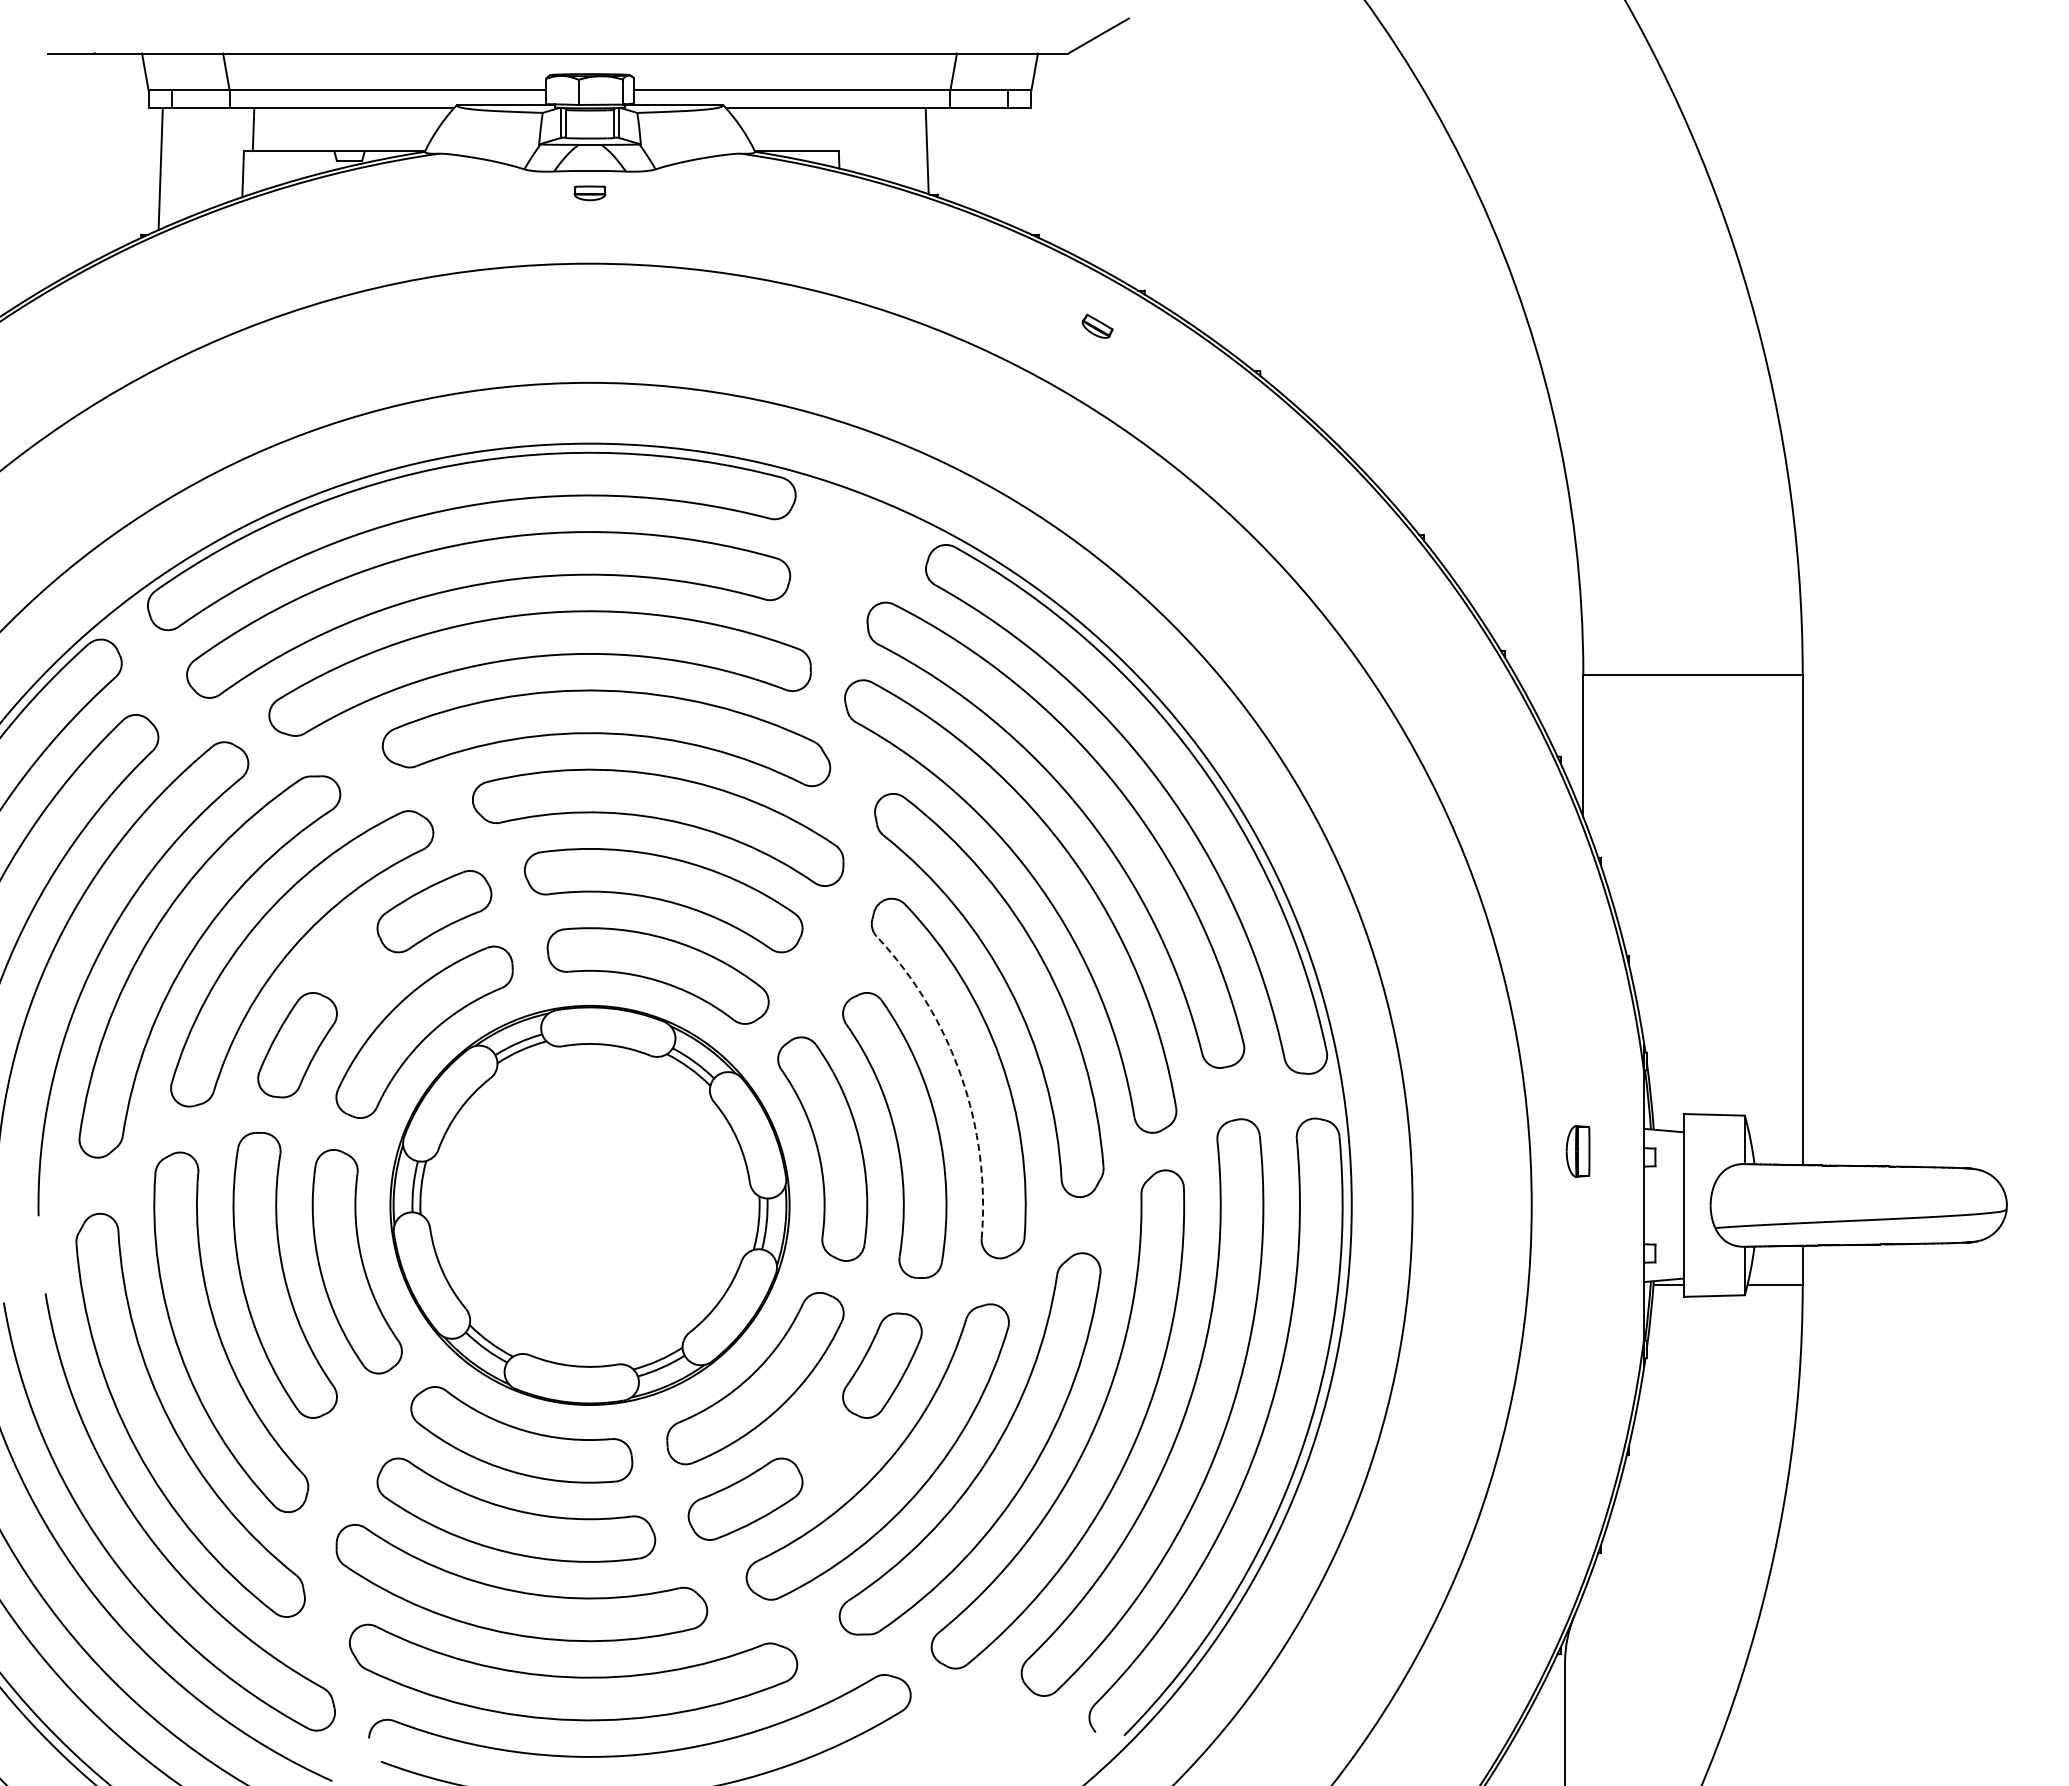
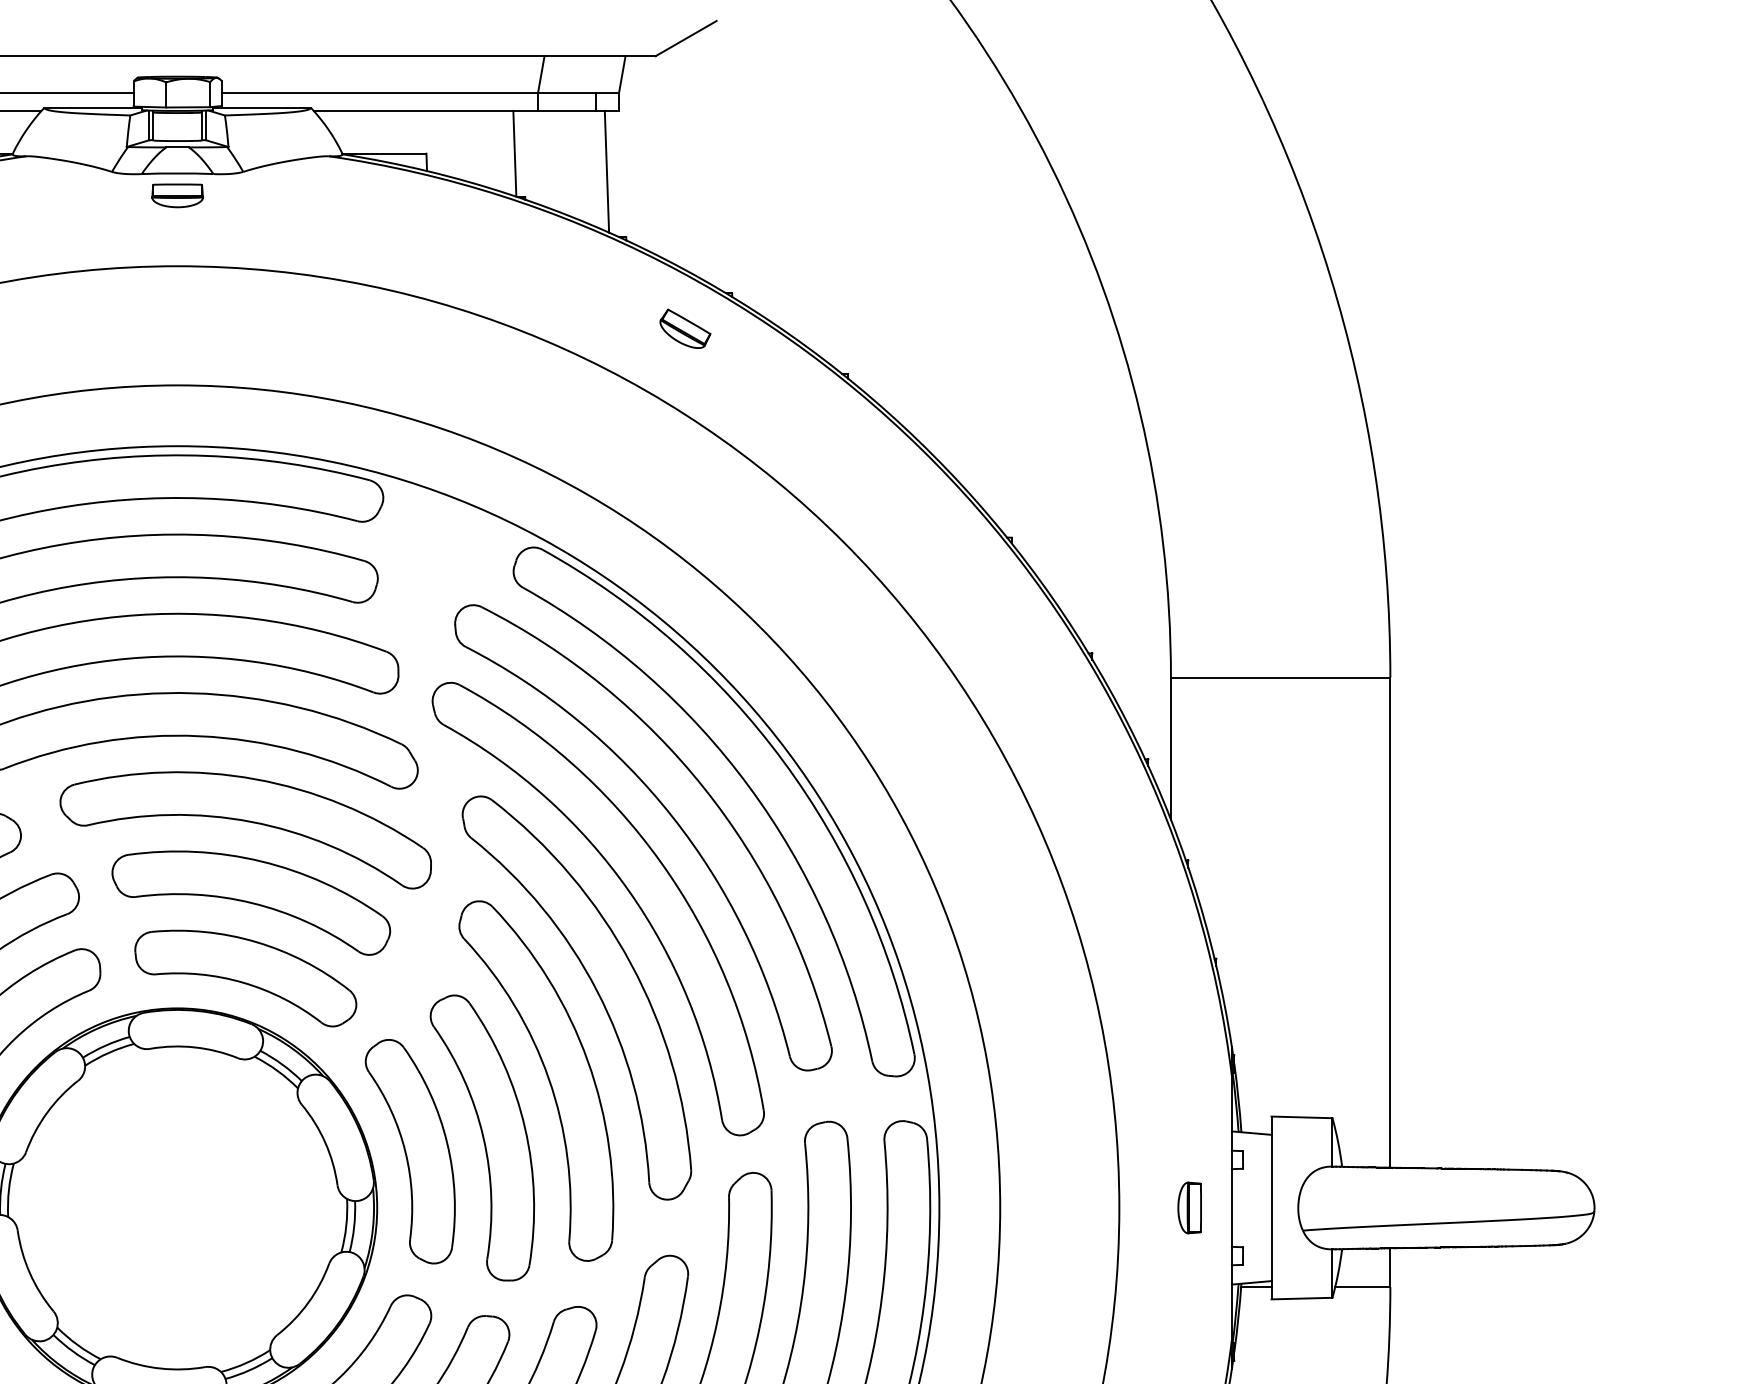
line: (1019, 169) -> (607, 172), added
part: (589, 193) -> (177, 196), size x1.67
part: (1097, 326) -> (685, 329), size x1.67
arc: (961, 1076) -> (549, 1079), dashed -> solid
part: (1577, 1151) -> (1189, 1208), moved

